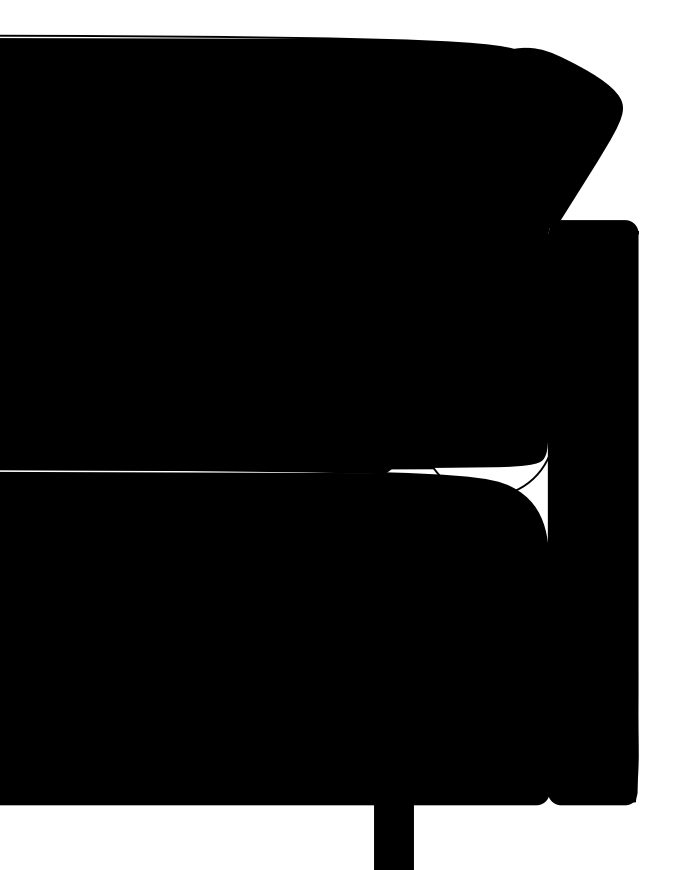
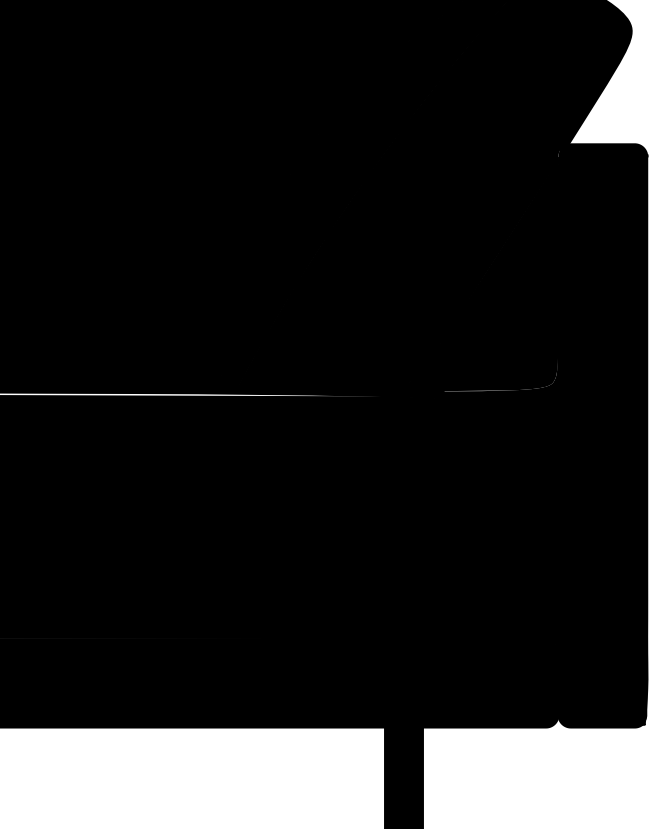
fill: (466, 484) -> (476, 407), added

